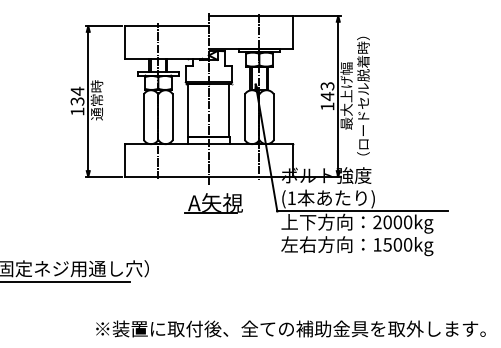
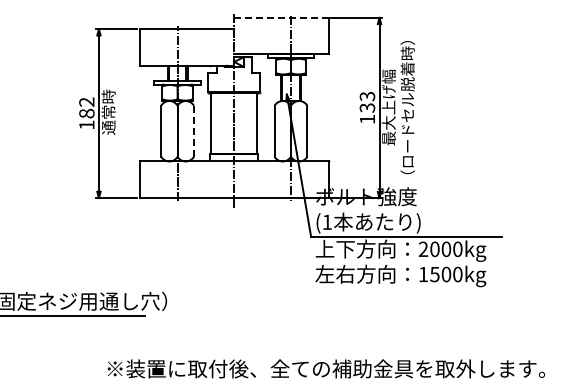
line: (251, 15) -> (282, 17), solid -> dashed
text: (77, 96) -> (86, 107), 134 -> 182
text: (327, 96) -> (367, 107), 143 -> 133
line: (172, 117) -> (193, 131), solid -> dashed
part: (213, 202) -> (239, 227), removed

